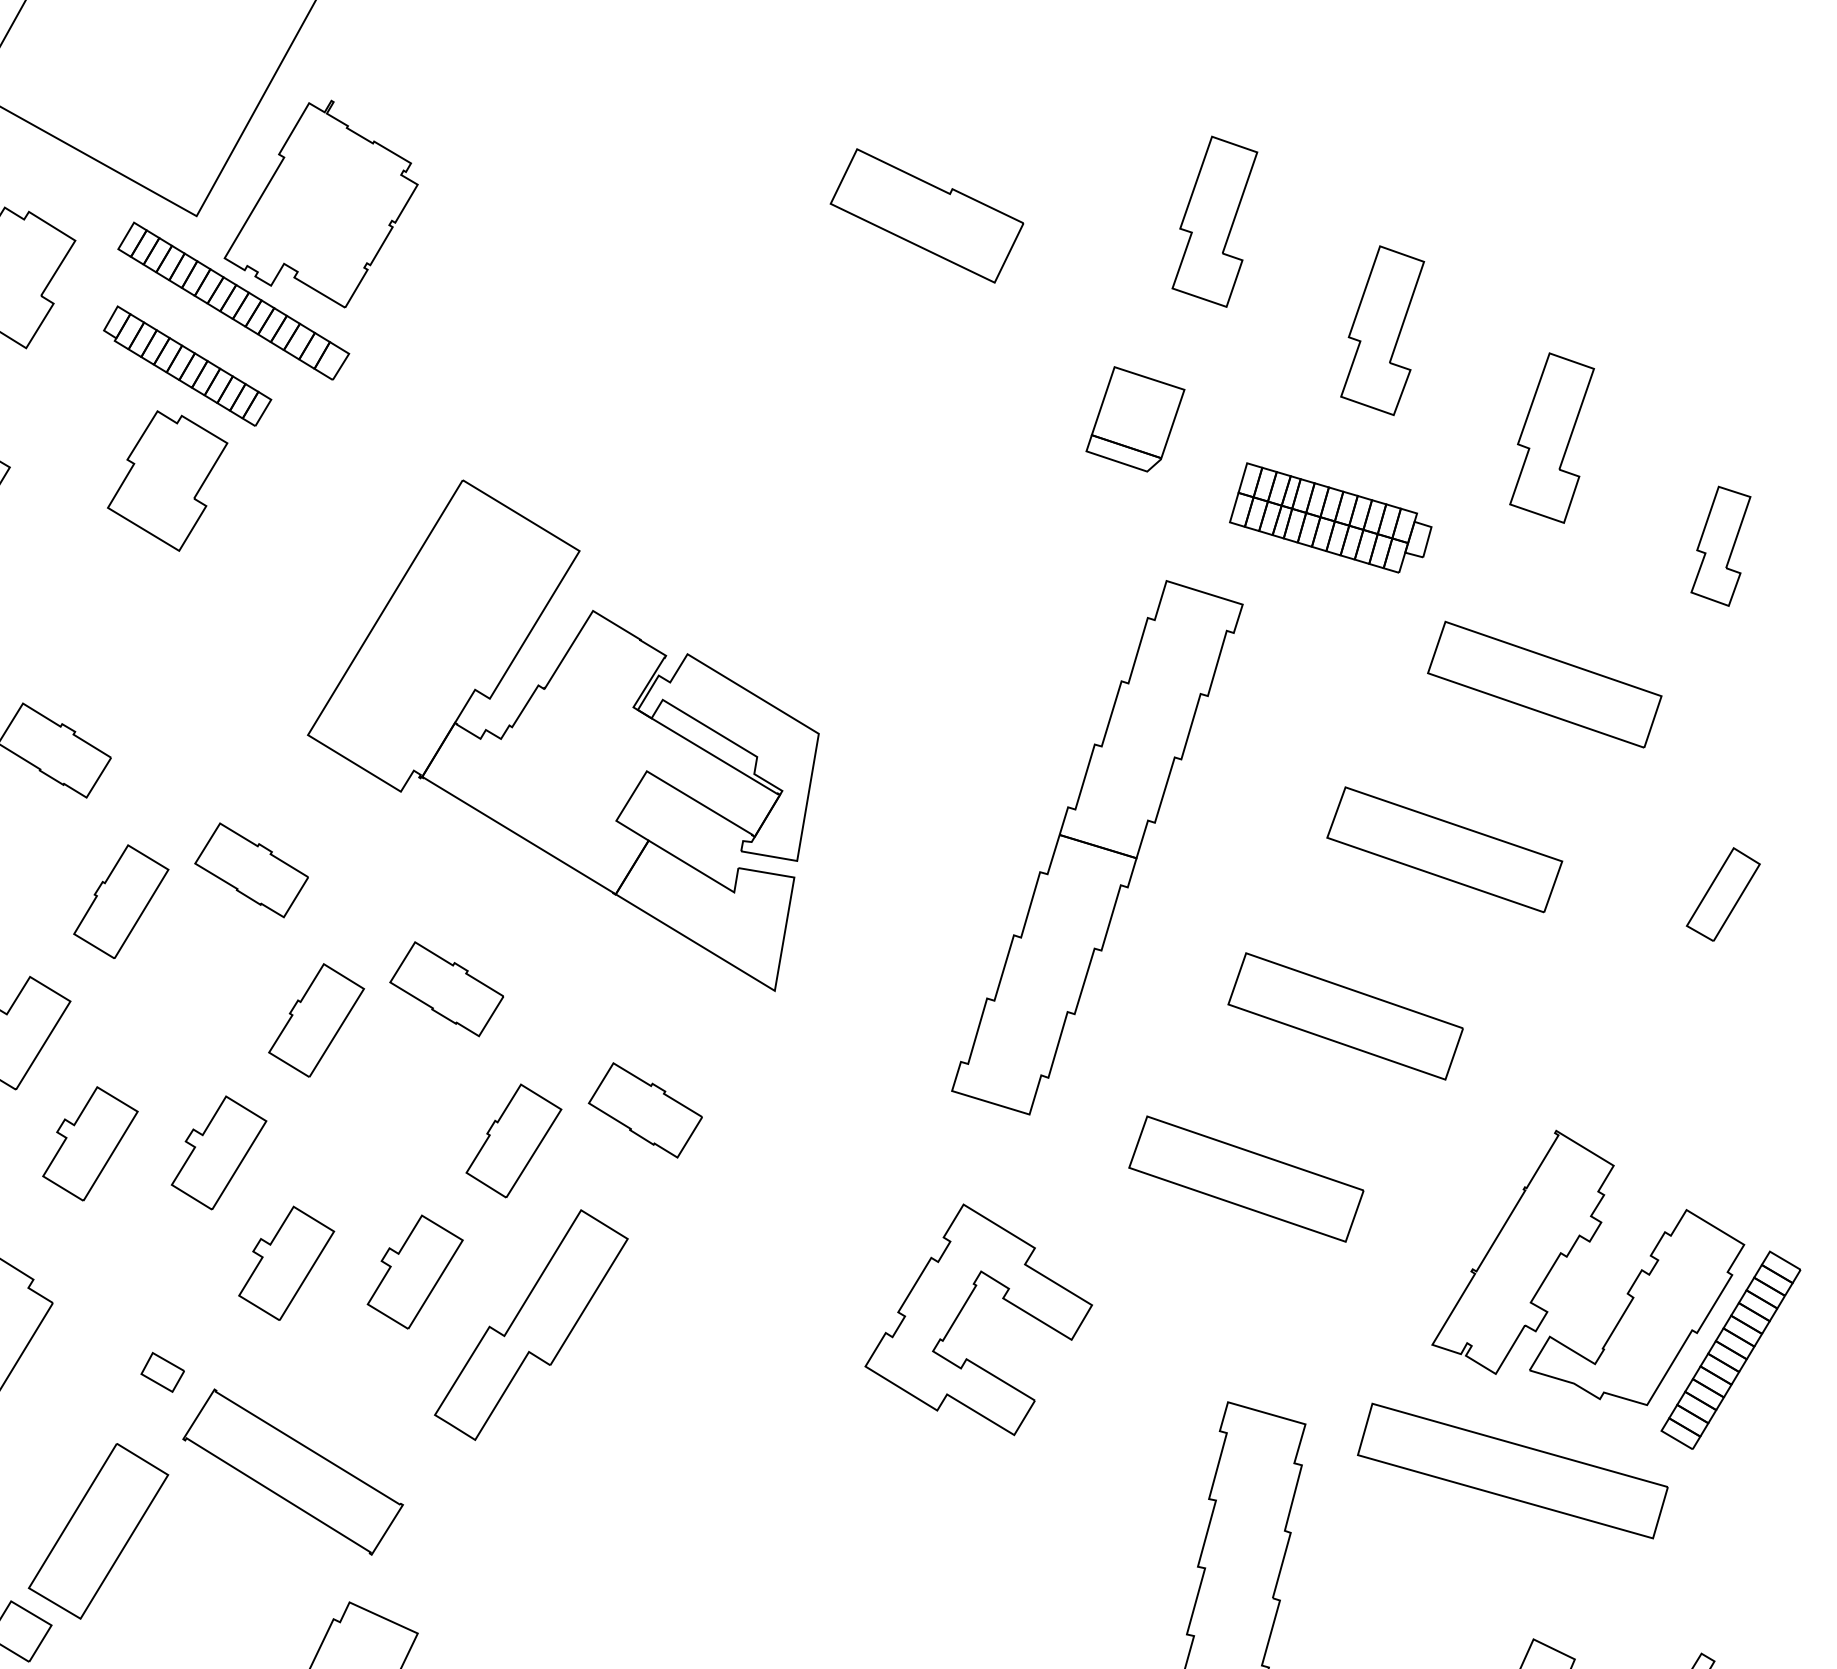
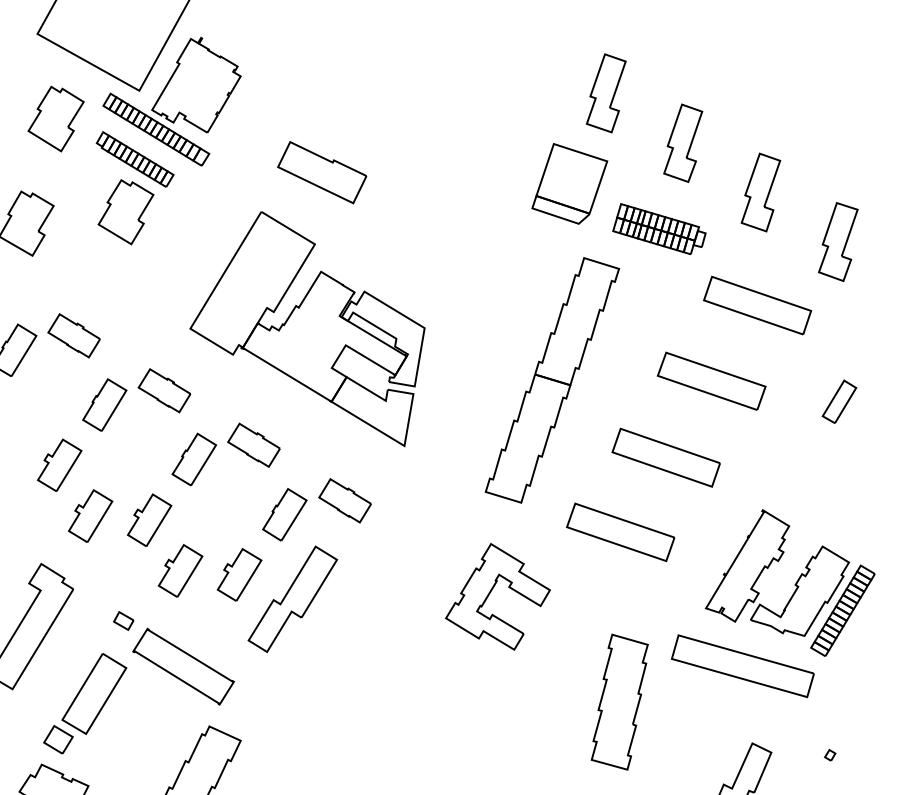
part: (927, 215) -> (322, 172), moved
part: (1134, 418) -> (569, 183), size x1.67
part: (1721, 547) -> (838, 242), size x1.43

